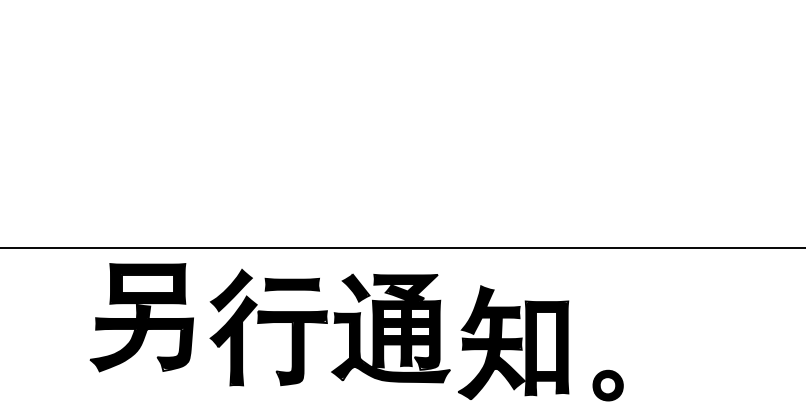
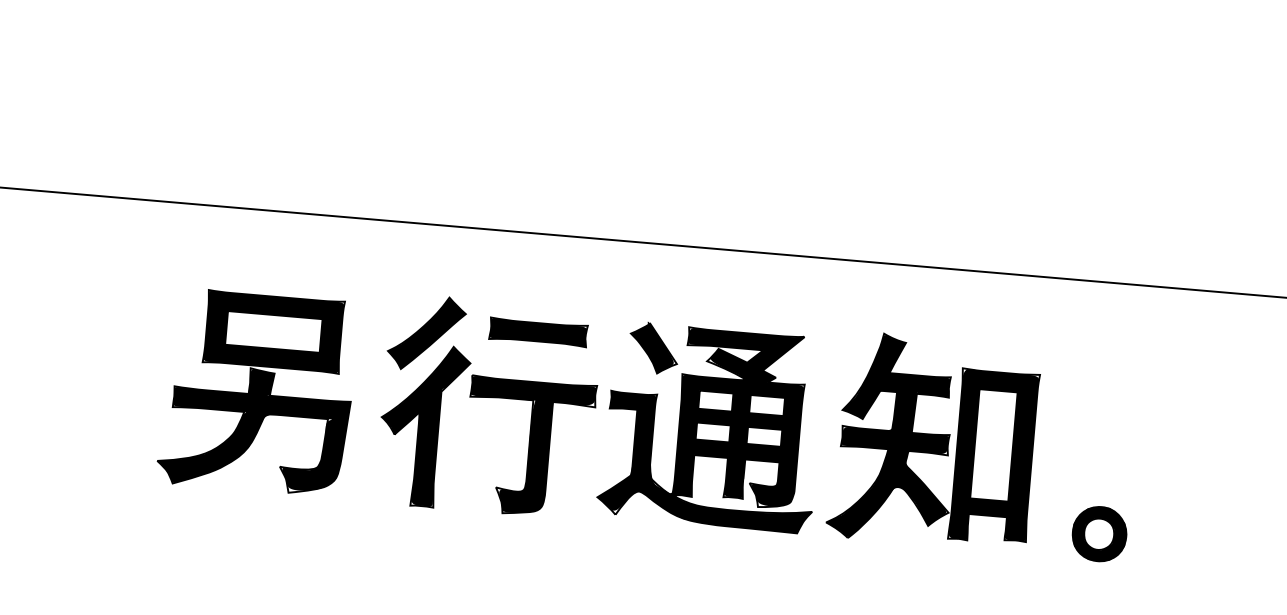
part: (141, 317) -> (257, 392), moved
part: (329, 327) -> (599, 415), moved

